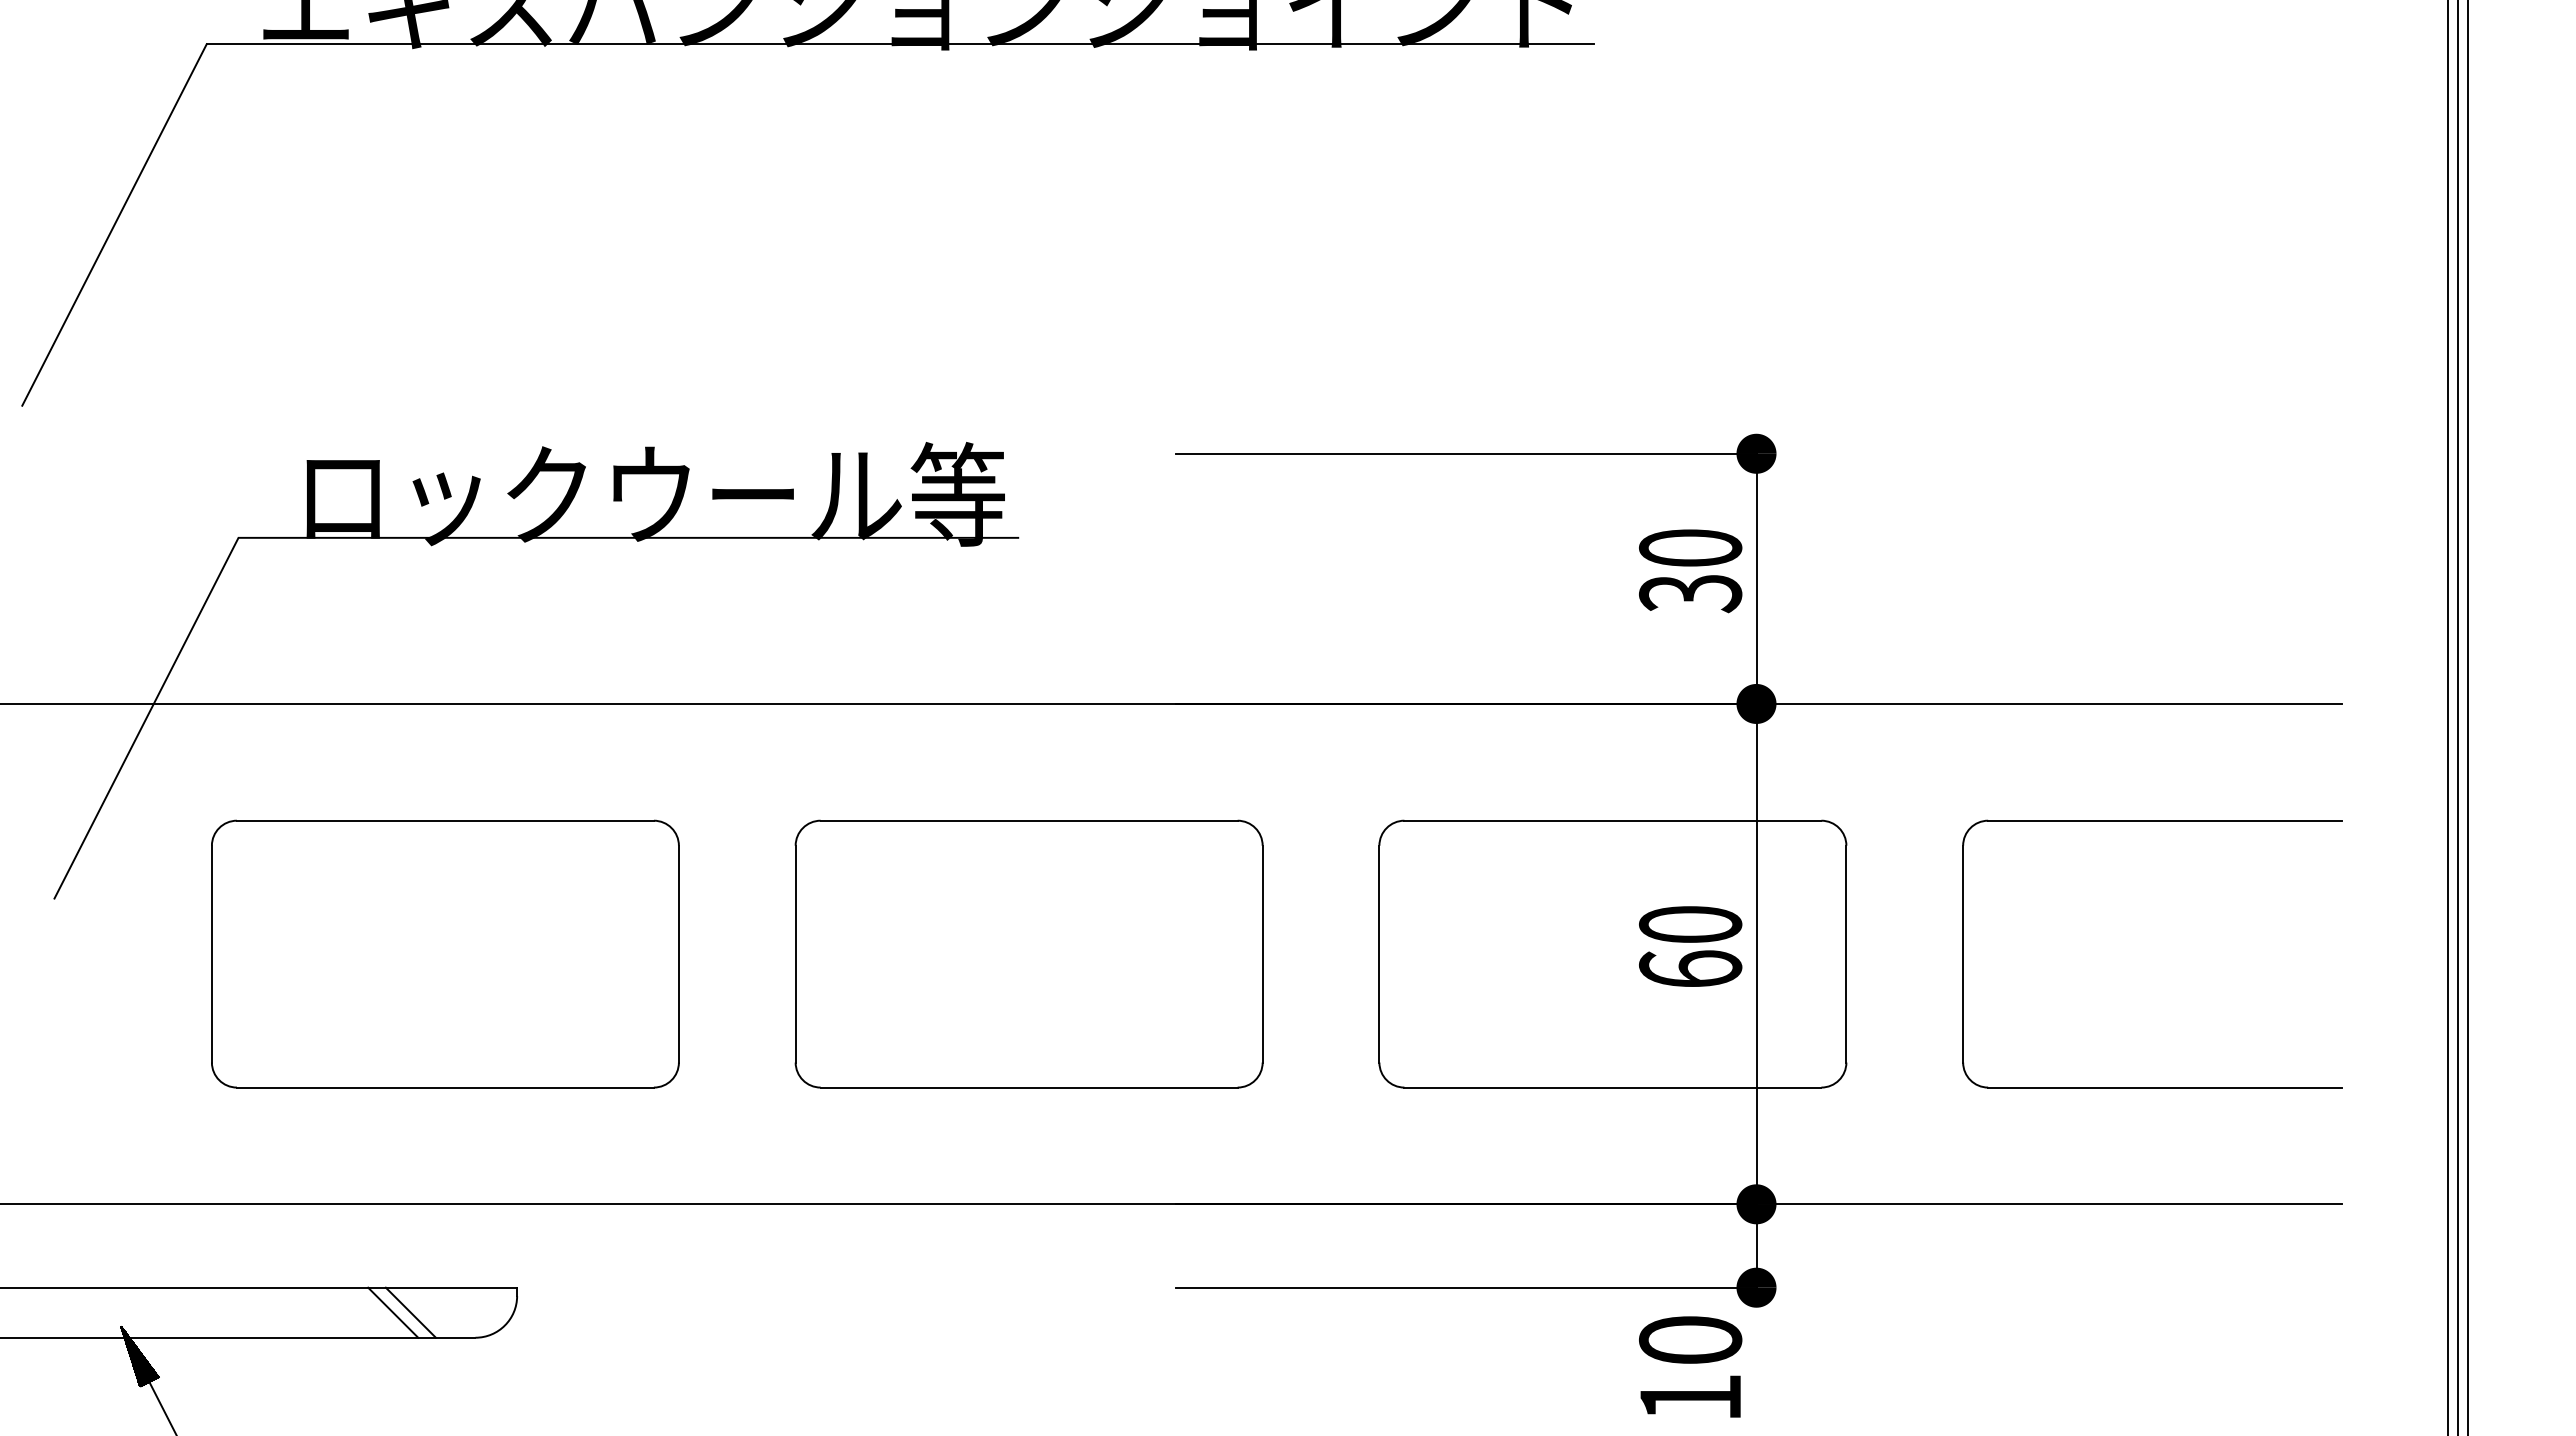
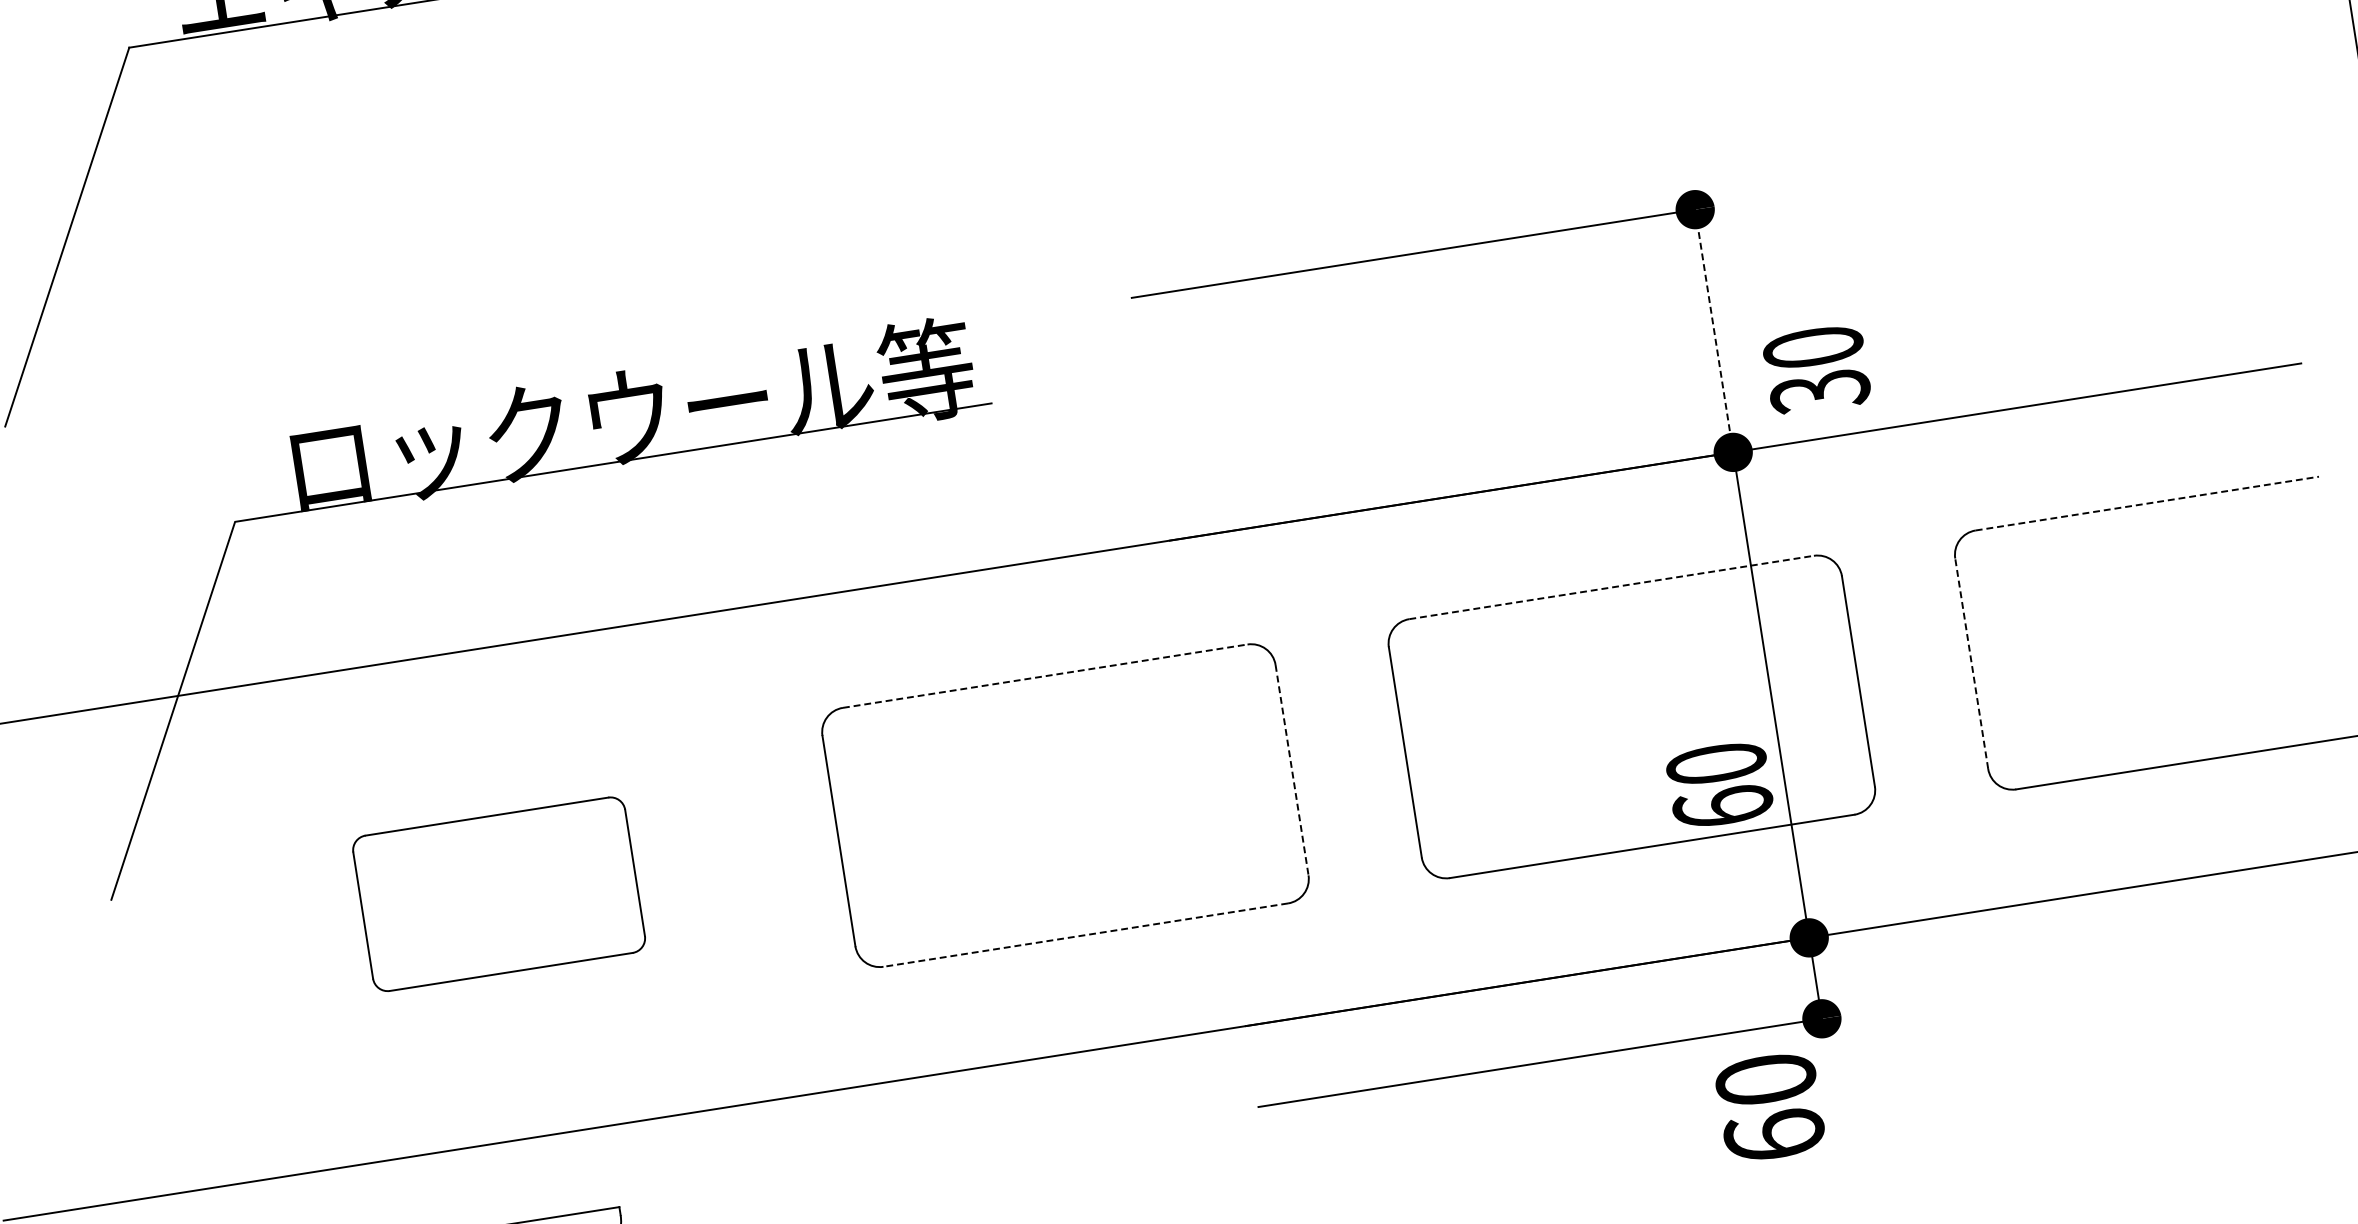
text: (1690, 571) -> (1816, 370), moved
line: (1756, 578) -> (1714, 330), solid -> dashed
line: (1029, 820) -> (1045, 675), solid -> dashed
line: (1613, 820) -> (1612, 587), solid -> dashed
line: (2165, 820) -> (2147, 503), solid -> dashed
text: (1690, 946) -> (1719, 785), moved
part: (445, 953) -> (499, 893), size x0.6
line: (1963, 953) -> (1971, 663), solid -> dashed
line: (1262, 954) -> (1291, 770), solid -> dashed
line: (1028, 1087) -> (1085, 935), solid -> dashed
text: (1690, 1396) -> (1774, 1134), 10 -> 60

